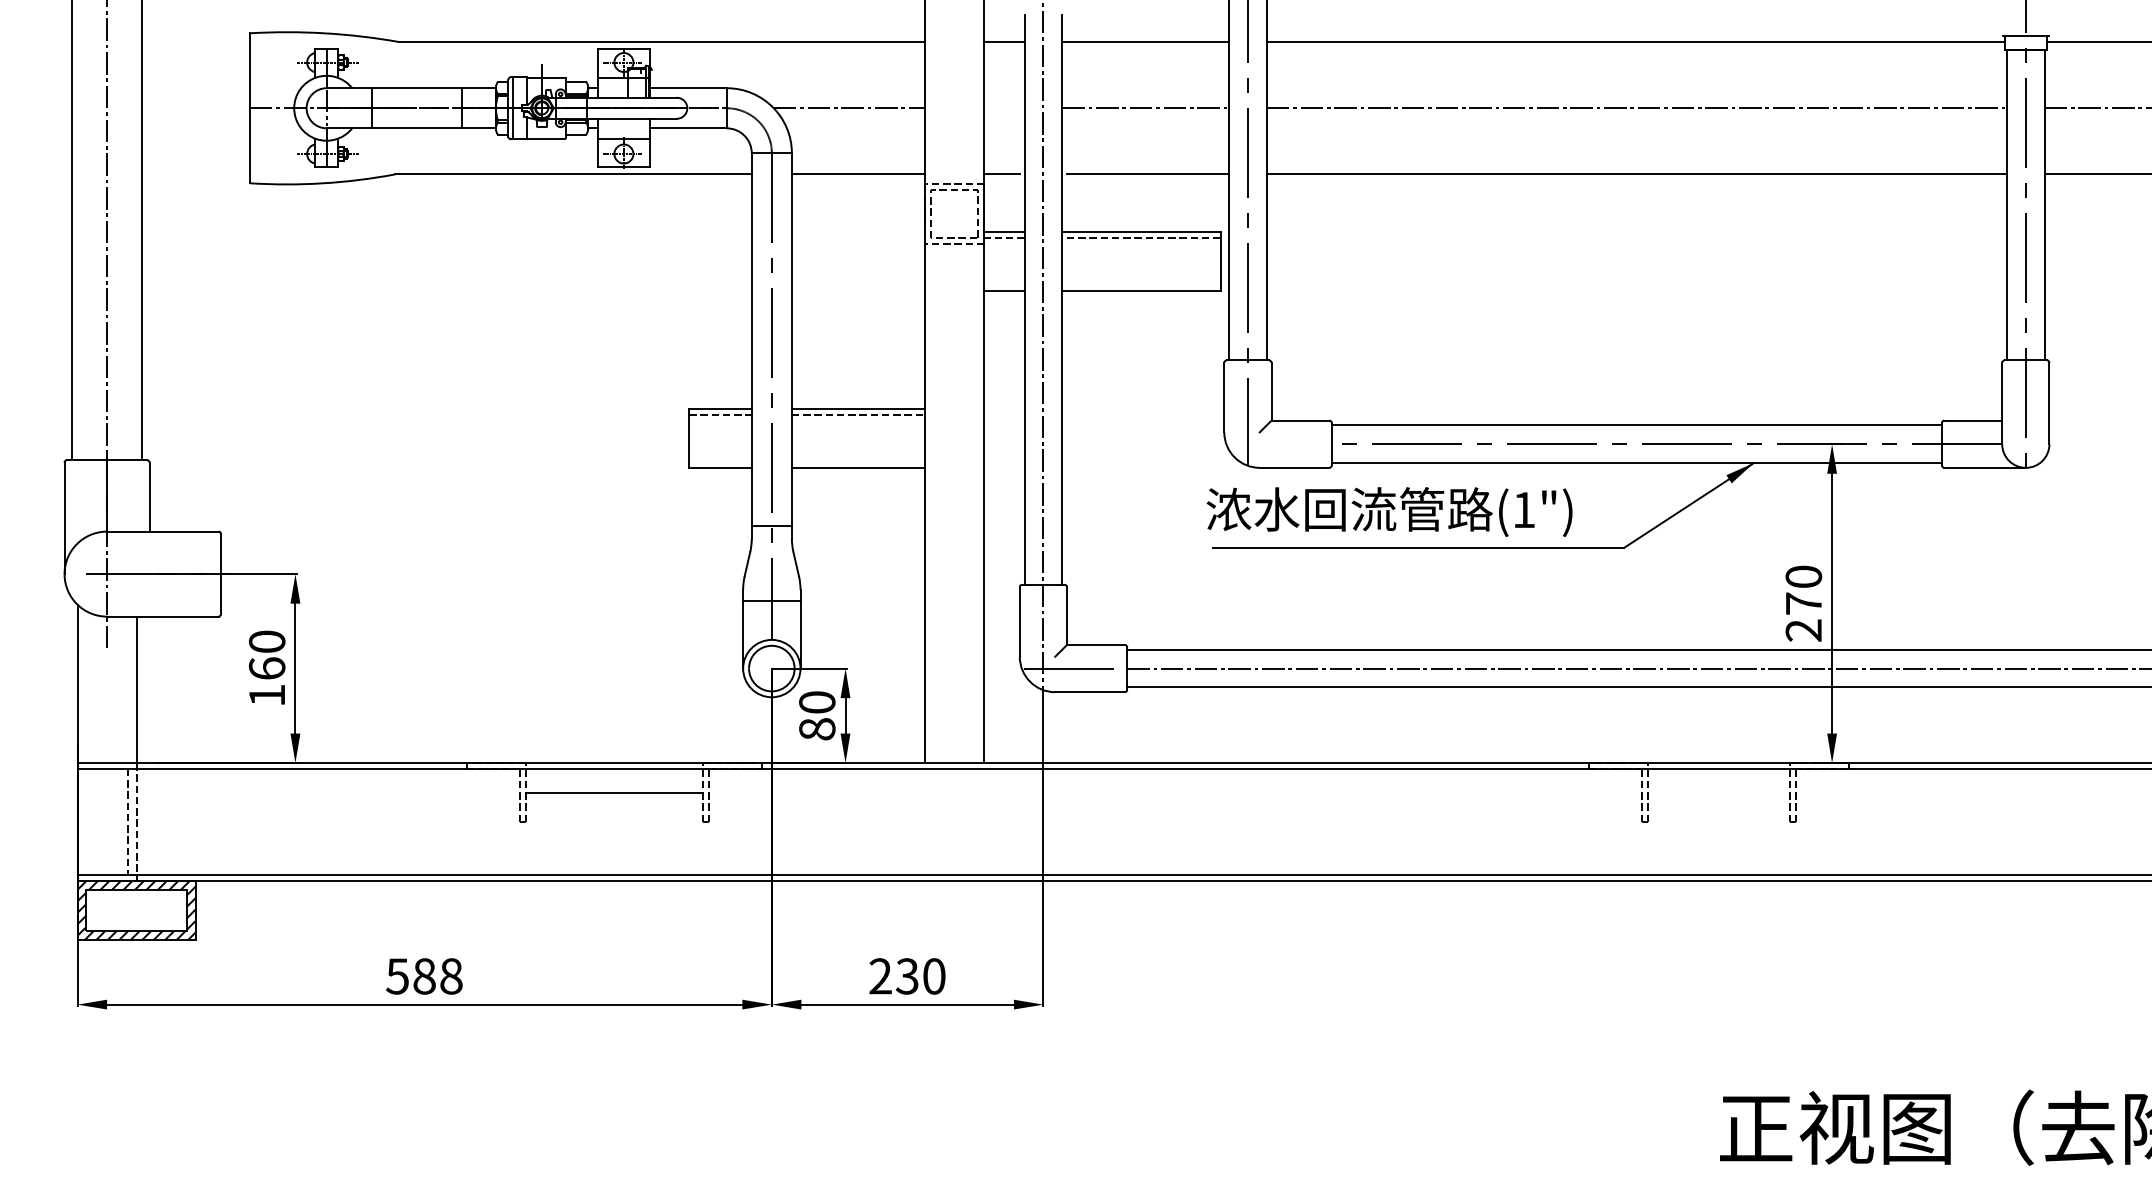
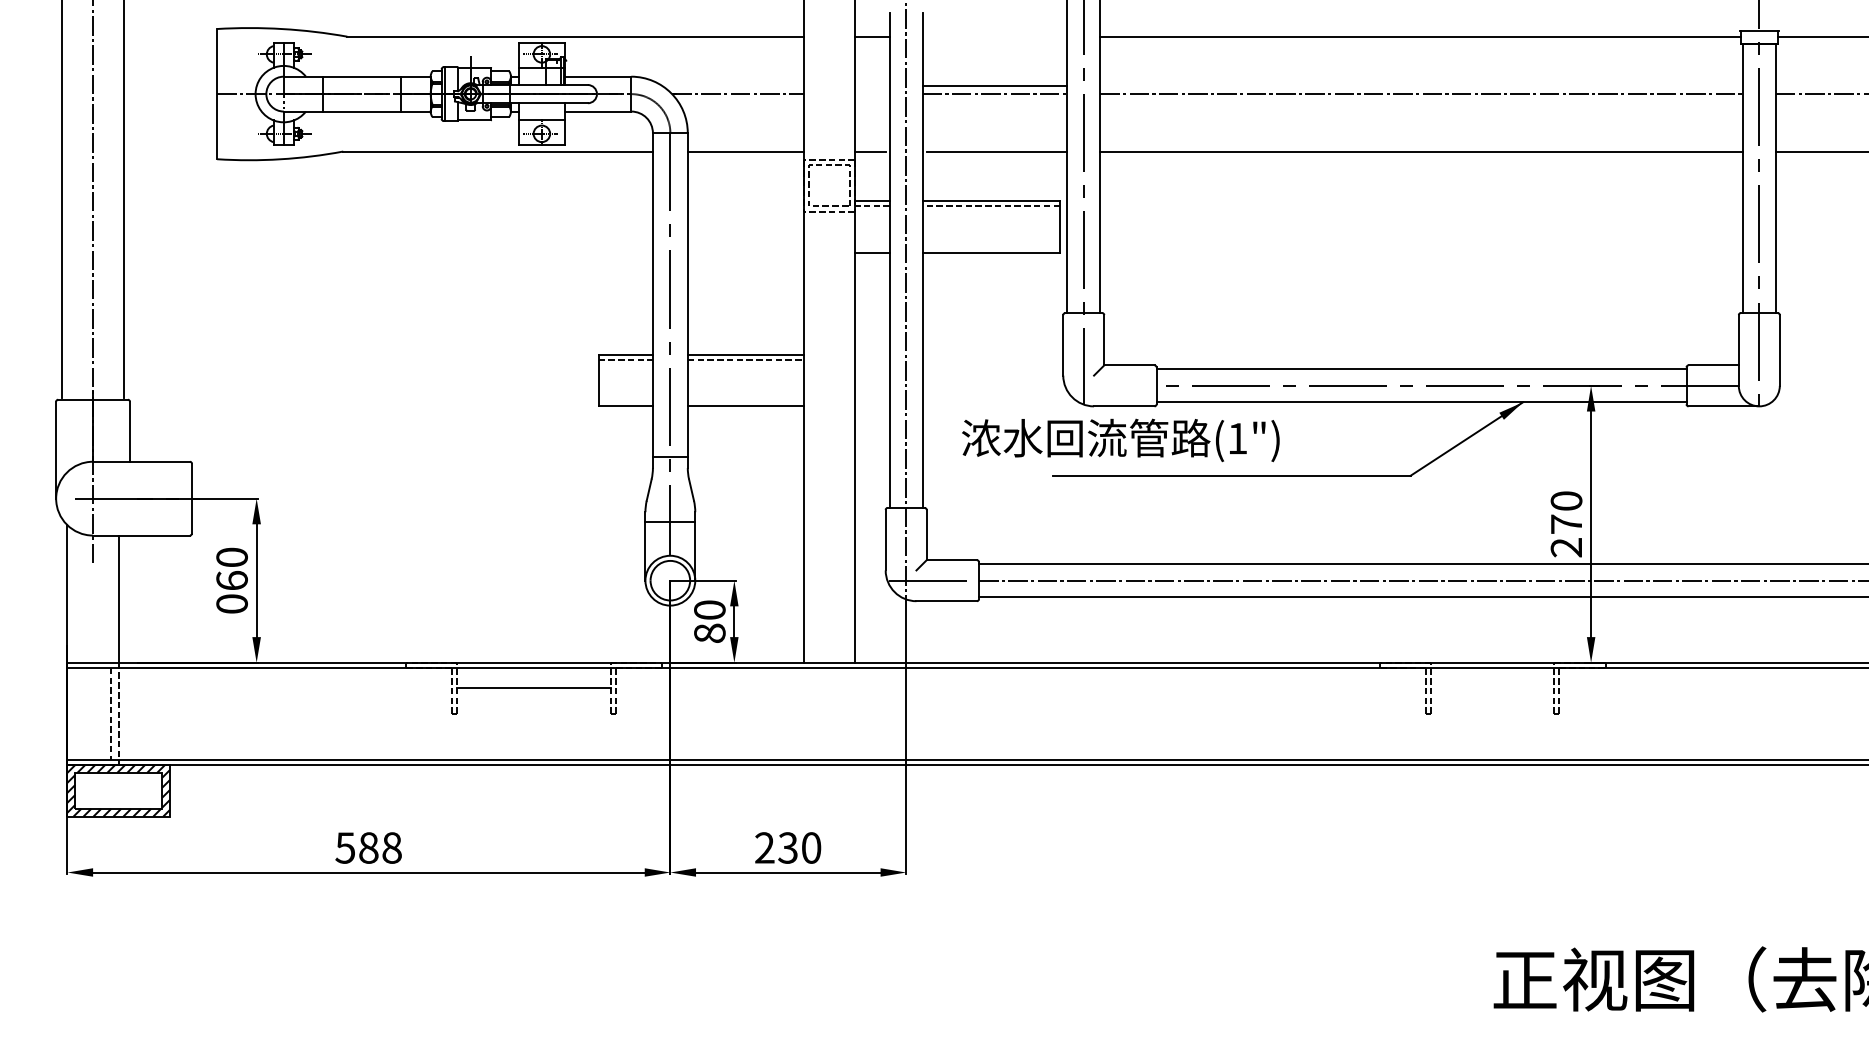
line: (1145, 42) -> (994, 86), moved
text: (1389, 511) -> (1120, 439), moved
text: (266, 695) -> (231, 604), 1 -> 0

